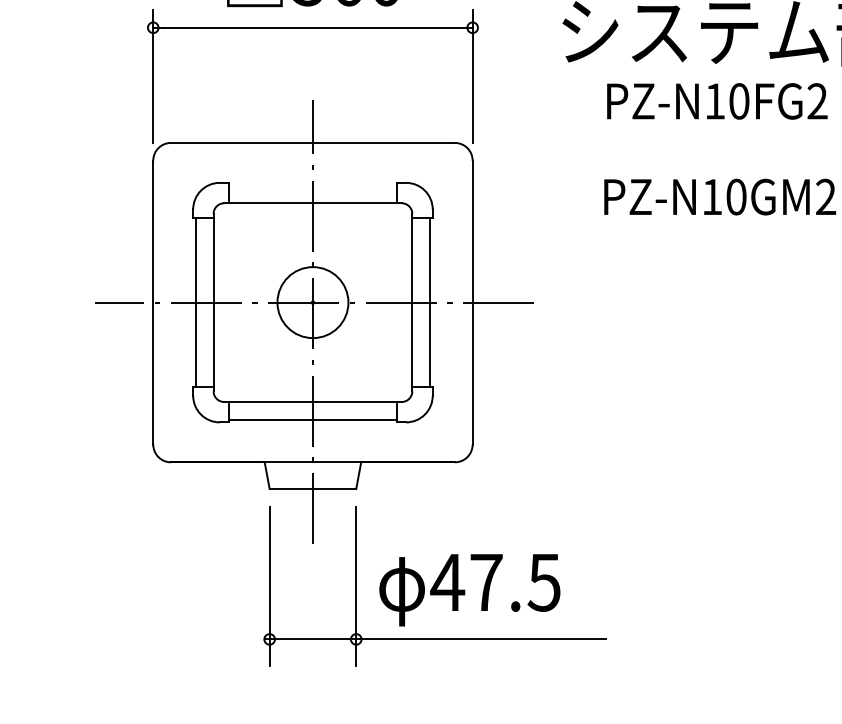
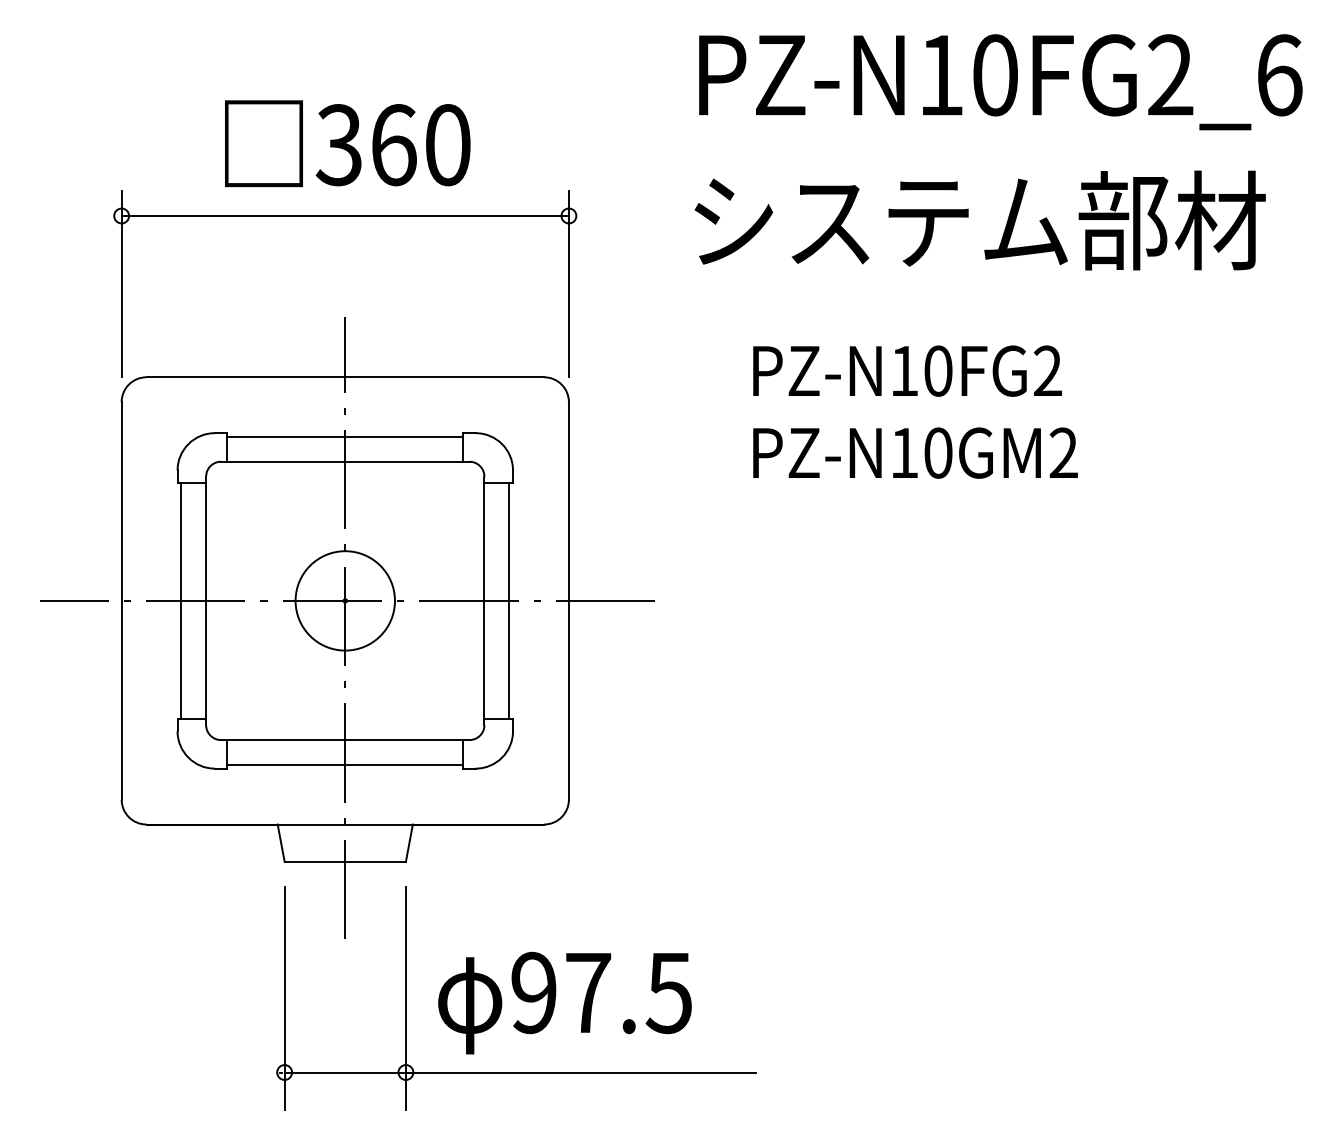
text: (717, 100) -> (907, 370), moved
line: (313, 185) -> (345, 436), added
text: (447, 582) -> (533, 992), 47.5 -> 97.5

